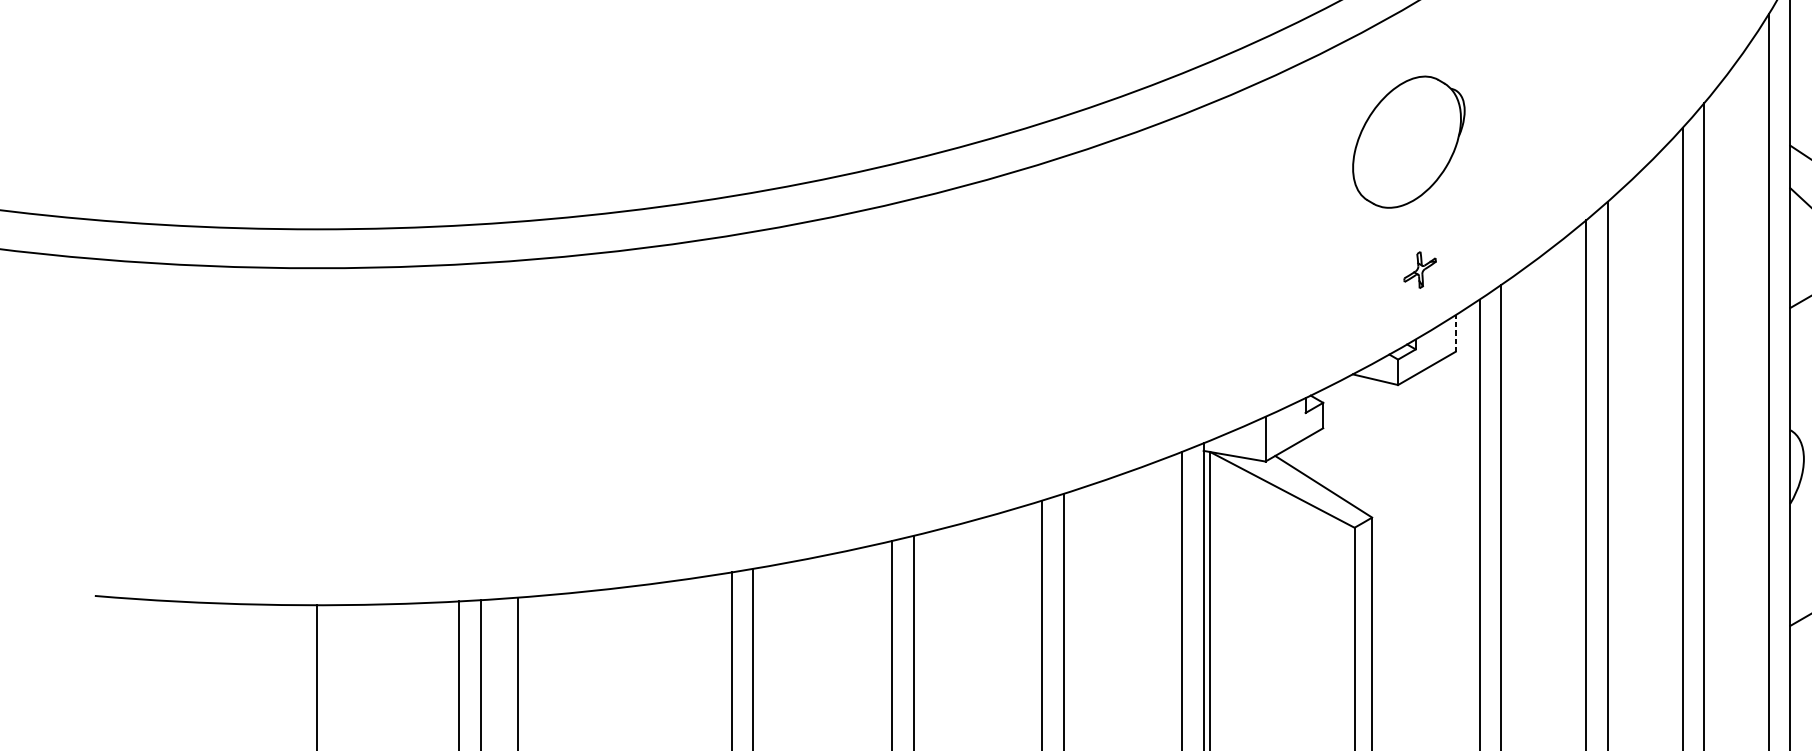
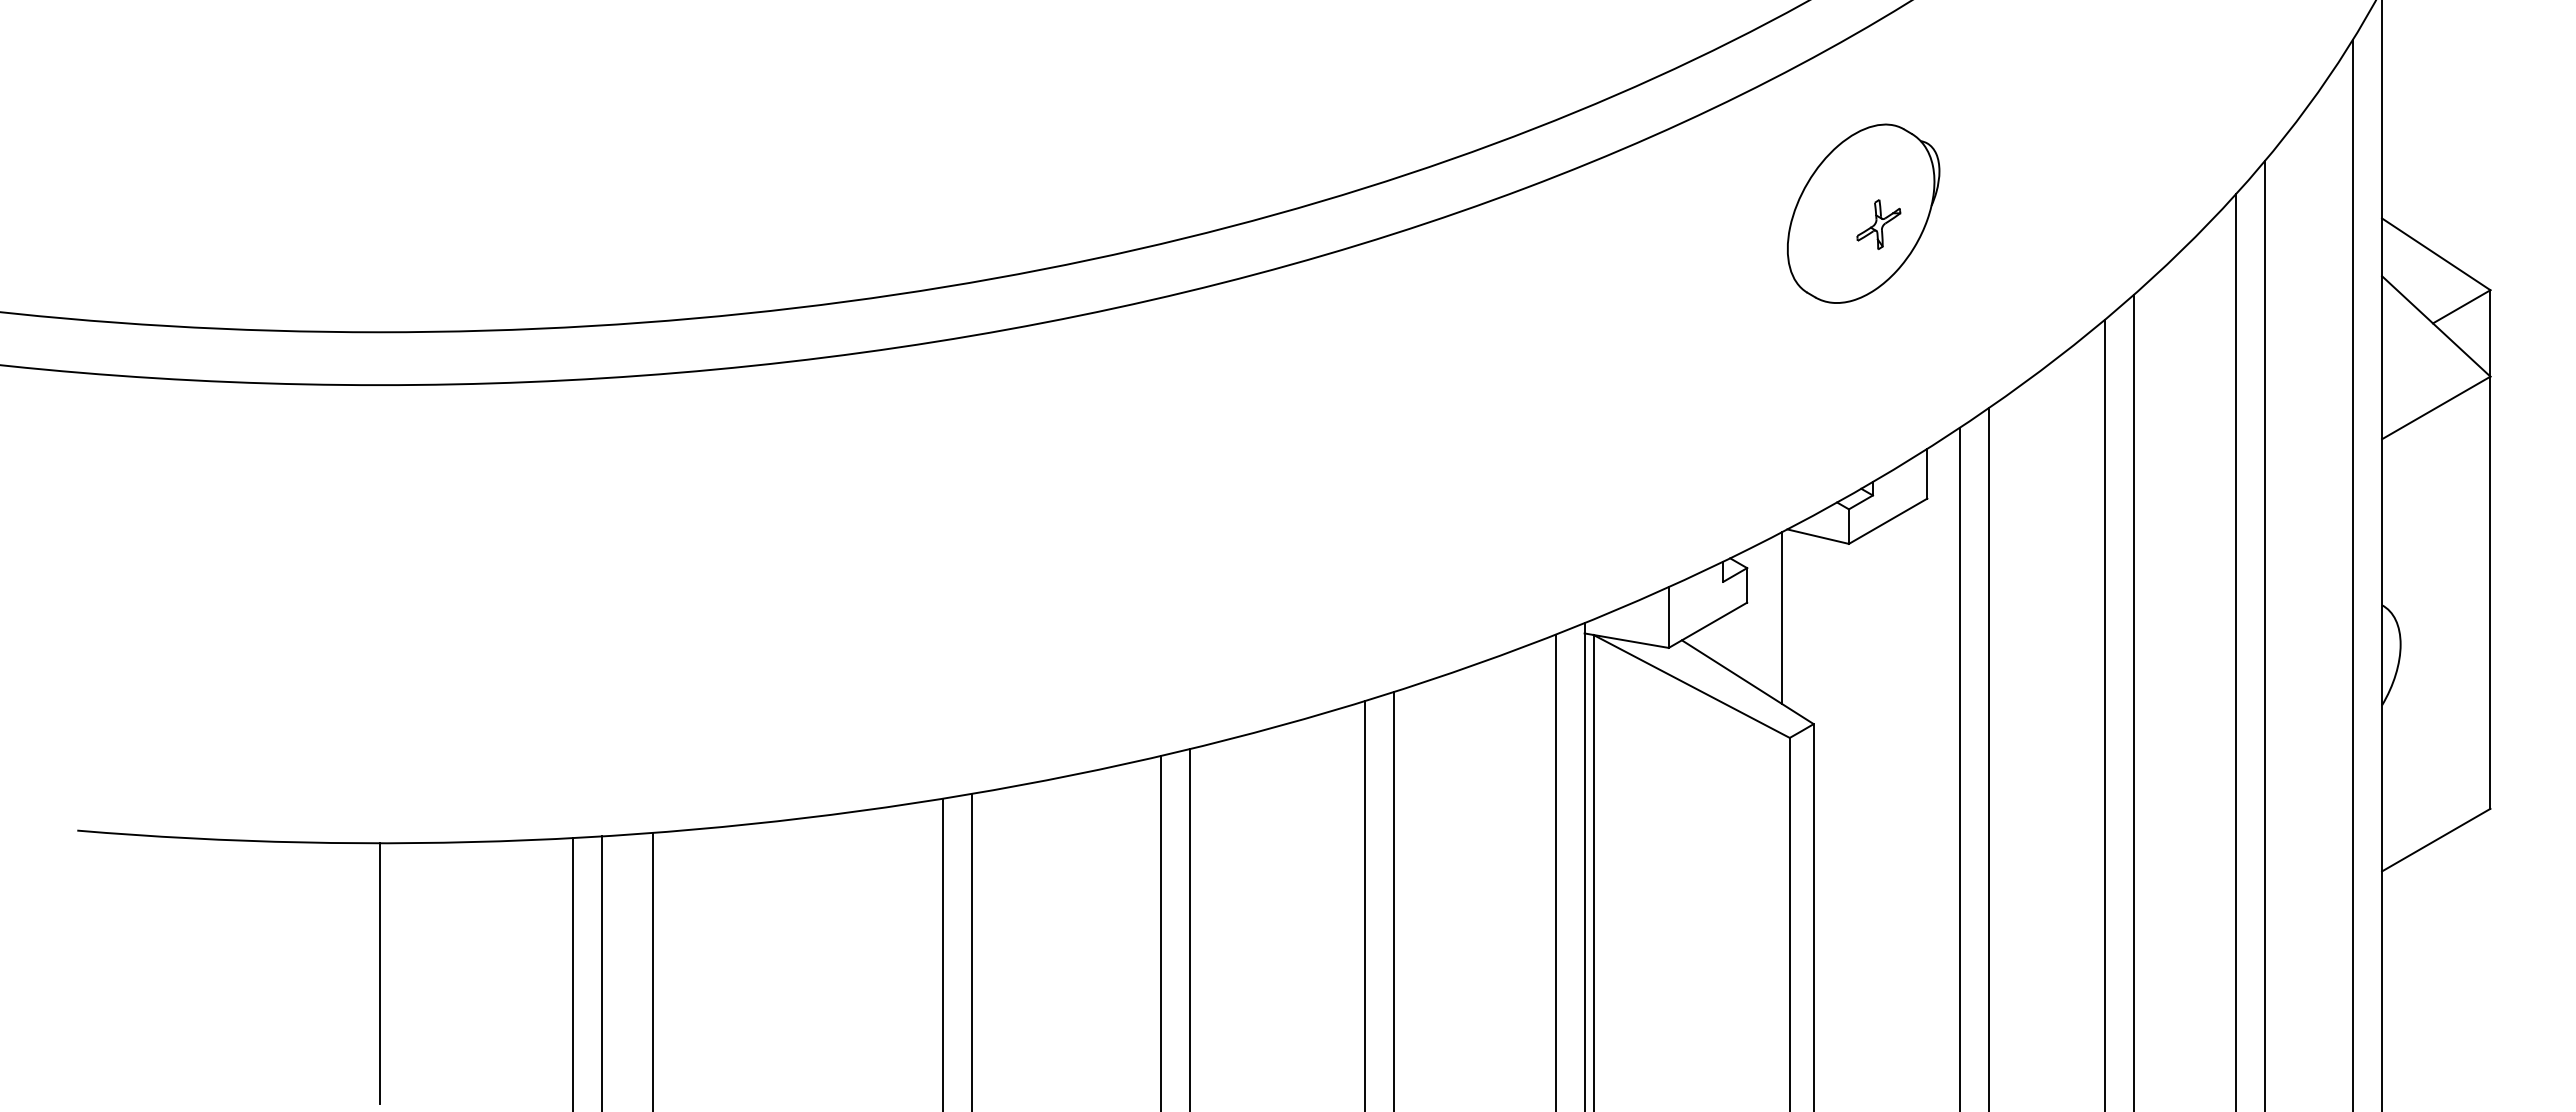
part: (1419, 269) -> (1878, 224), moved
line: (1455, 333) -> (1927, 473), dashed -> solid
line: (1349, 439) -> (1782, 618), added

